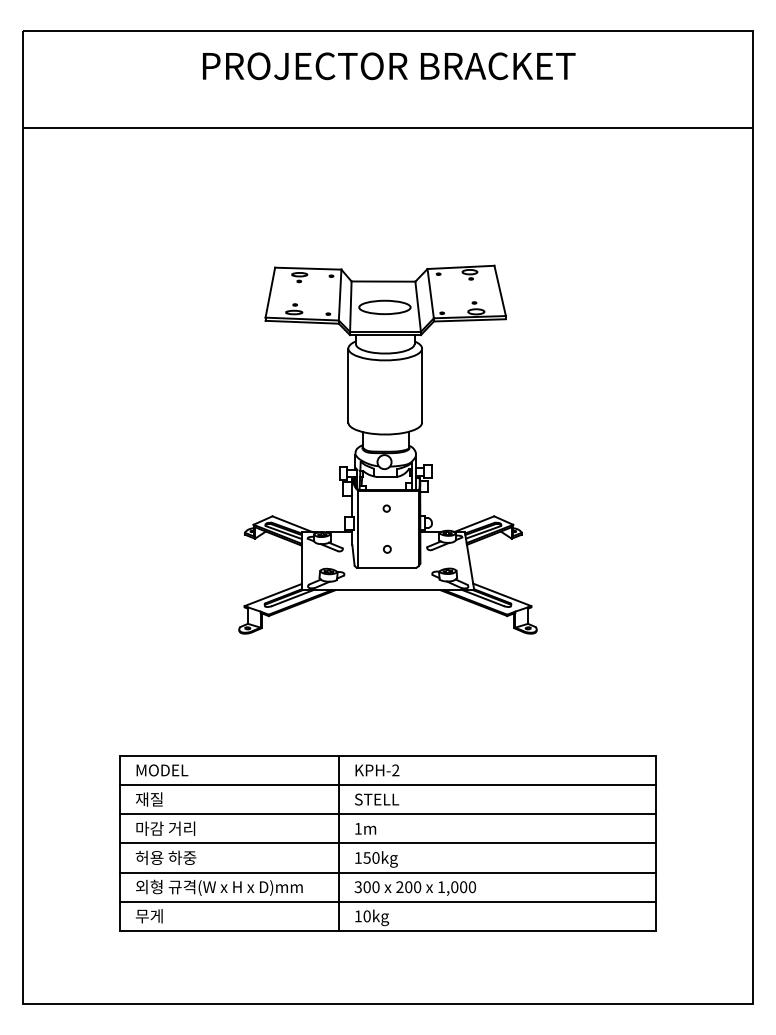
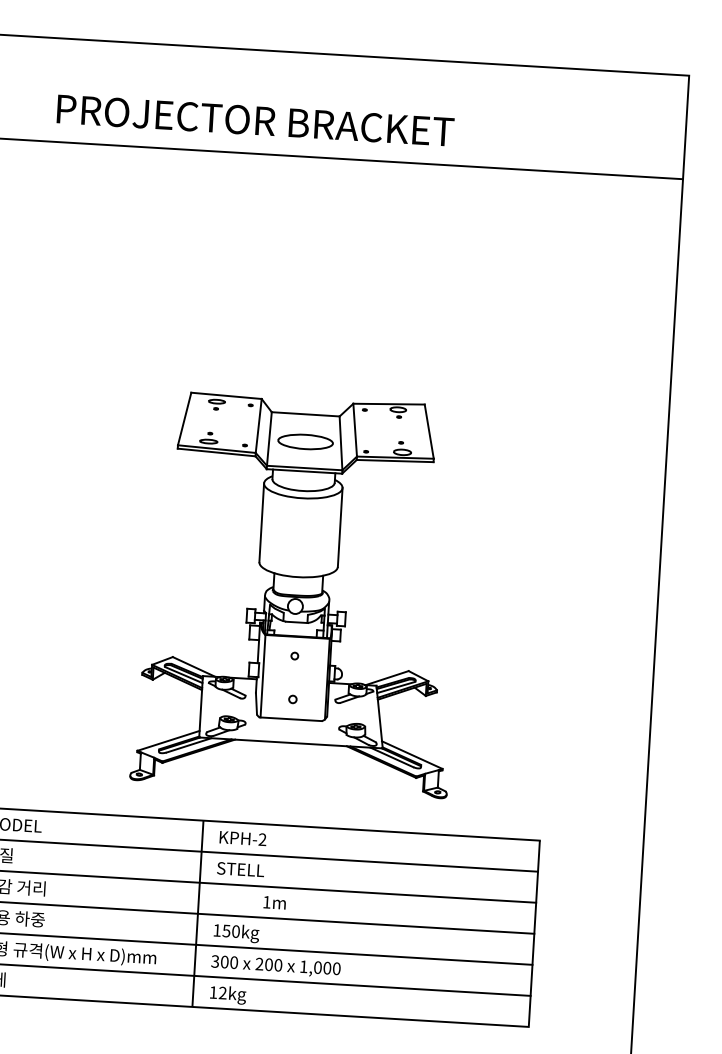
text: (389, 66) -> (255, 120), moved
part: (387, 449) -> (299, 593), moved
text: (365, 828) -> (274, 902), moved
text: (366, 916) -> (222, 993), 10kg -> 12kg

